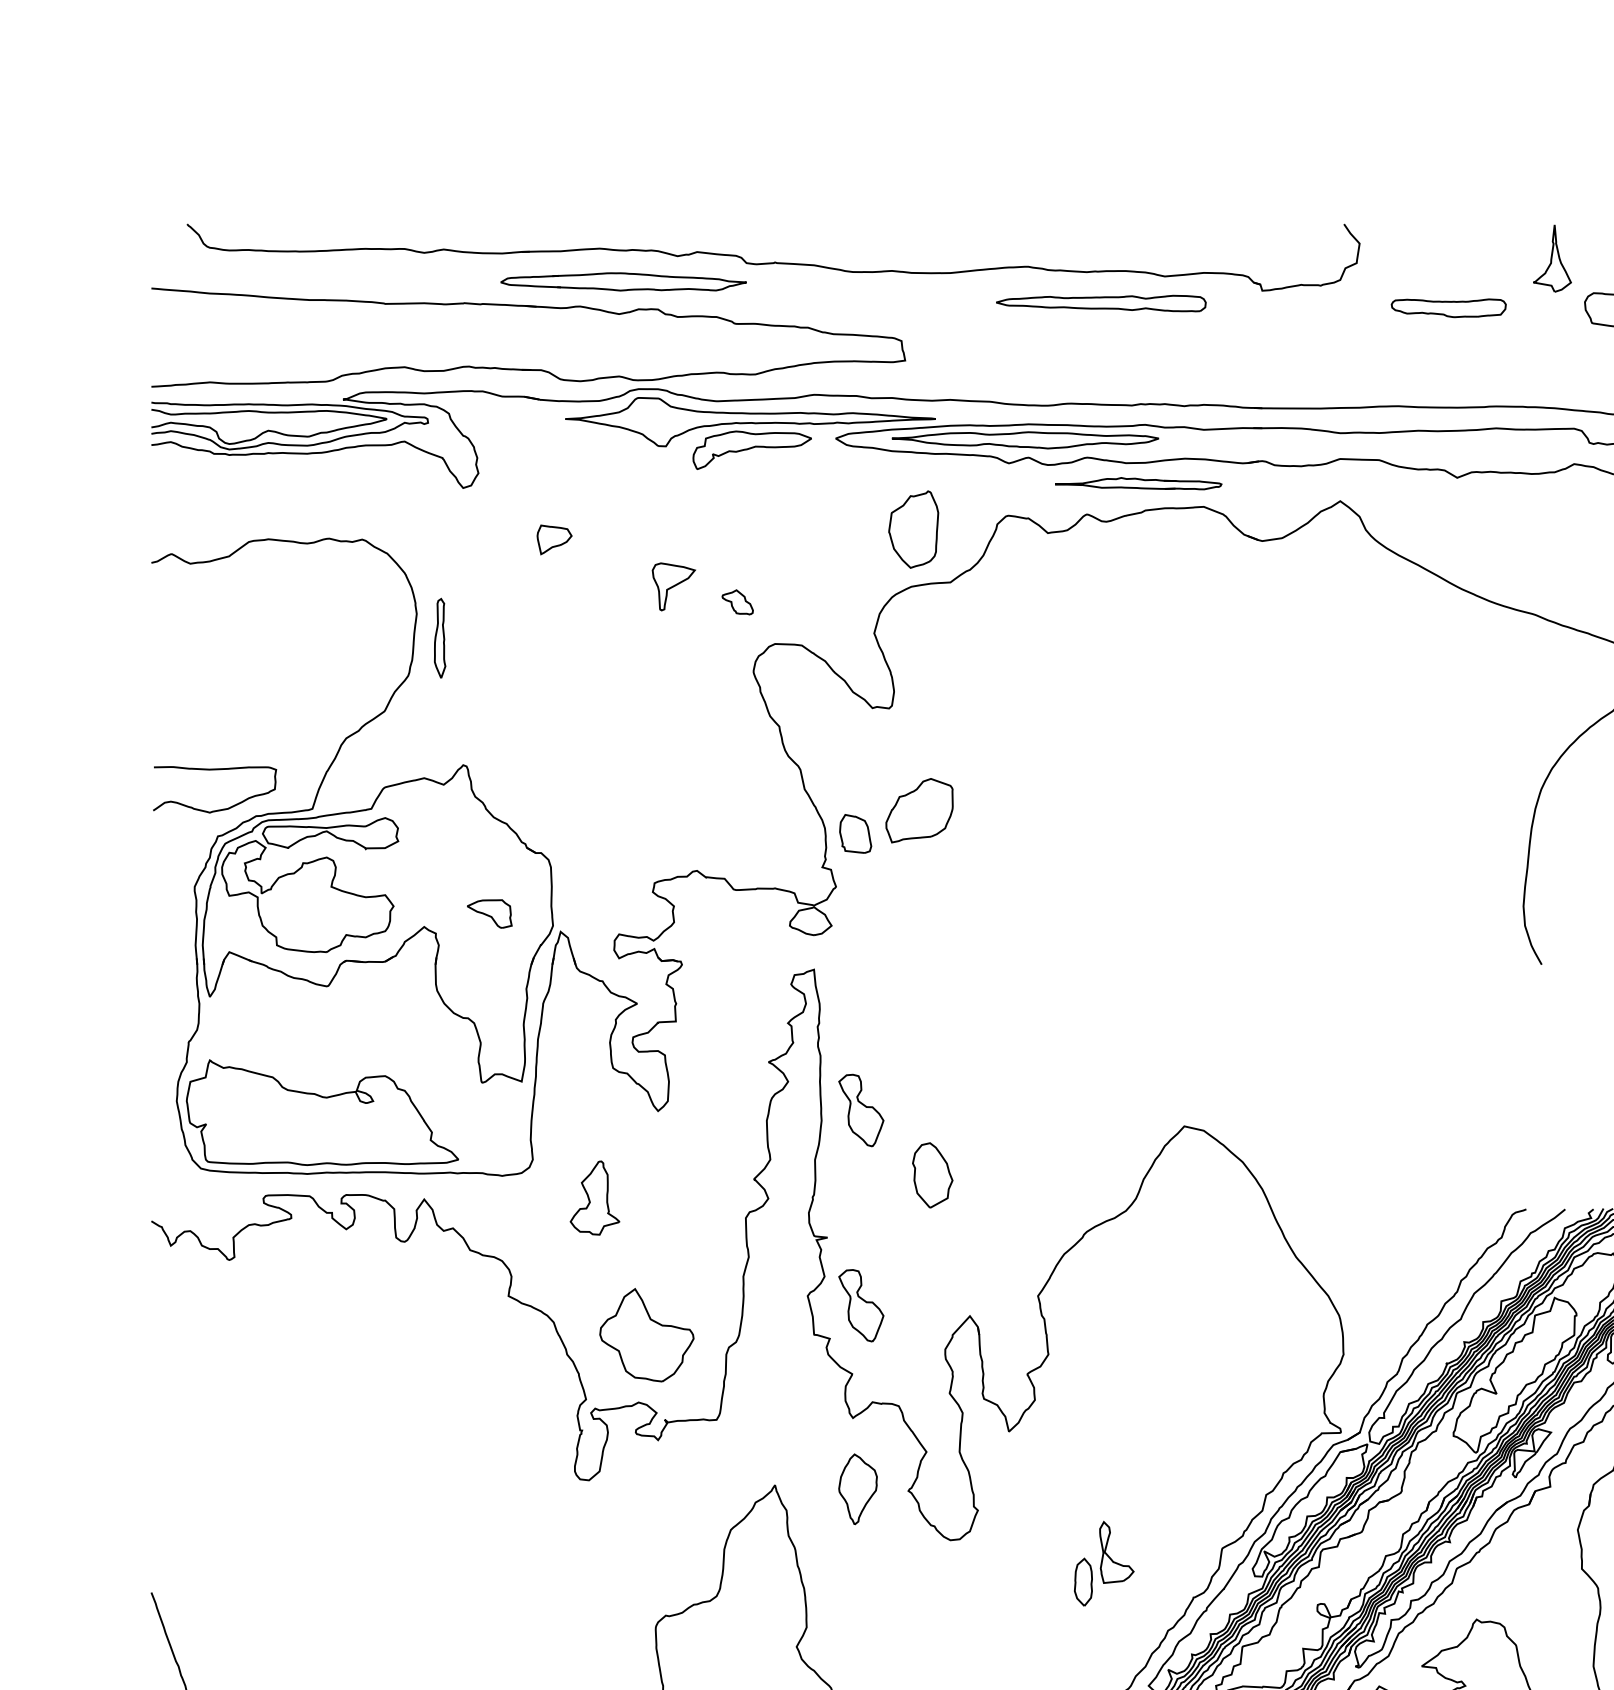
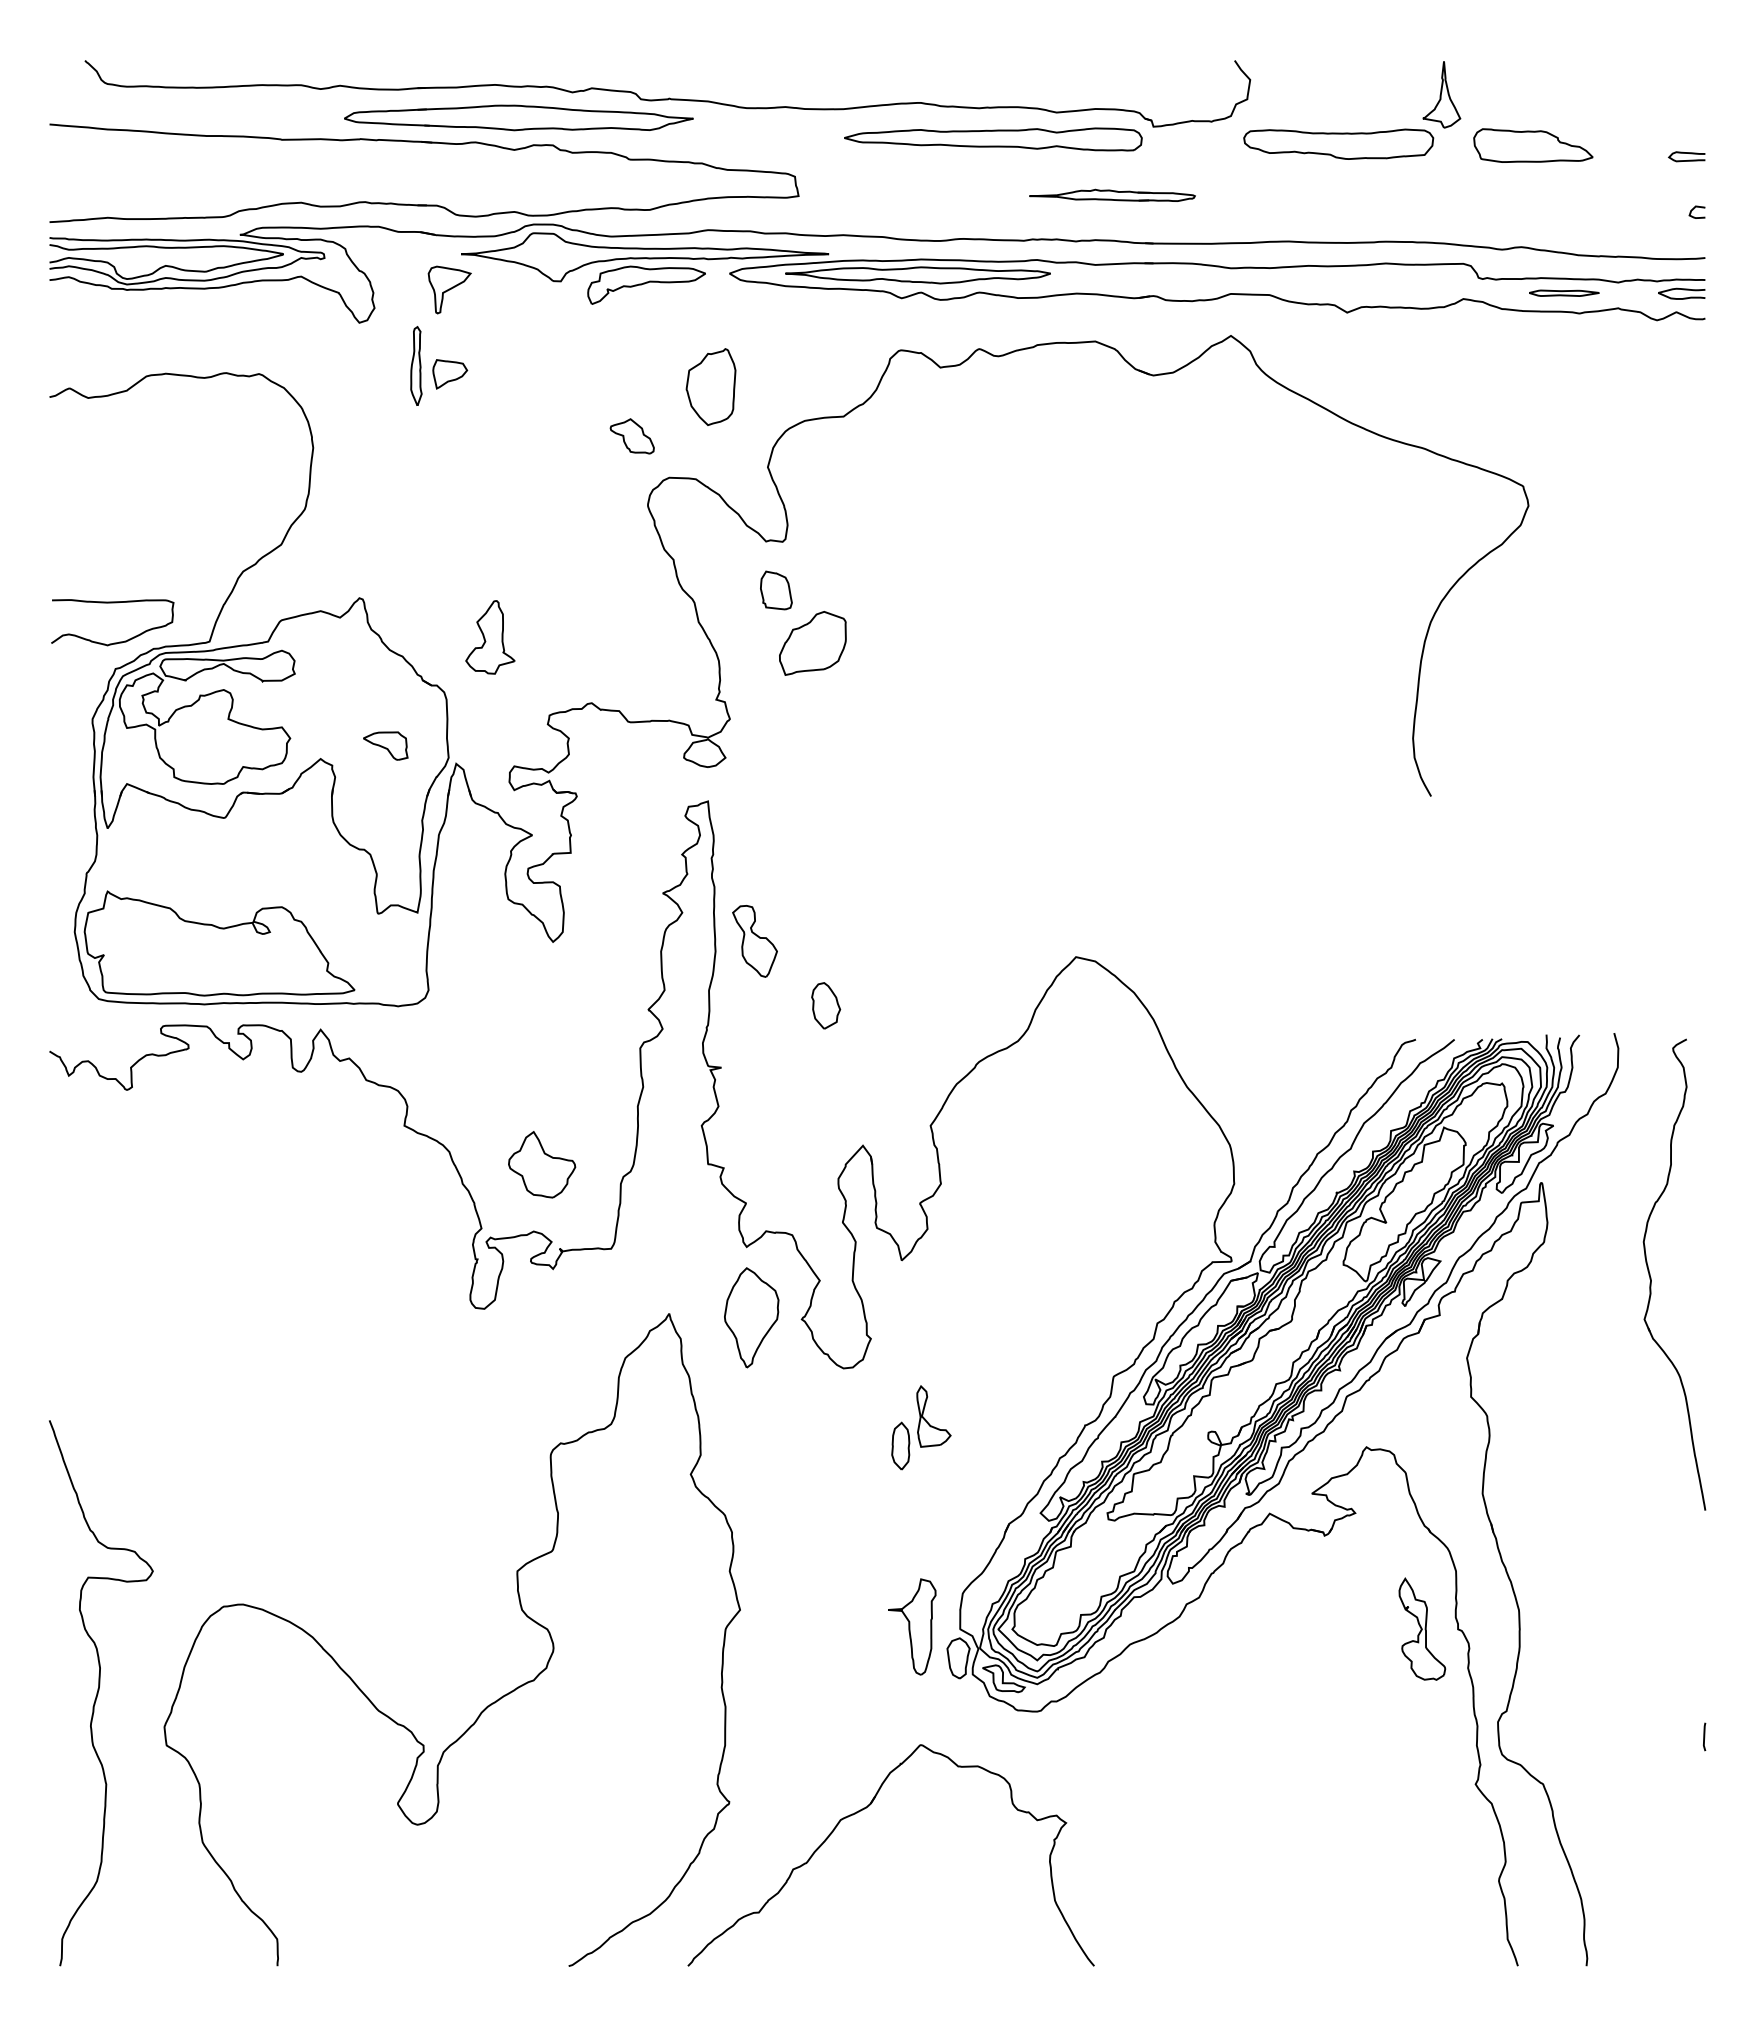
part: (623, 281) -> (518, 117), size x1.43
part: (1101, 303) -> (993, 139), size x1.43
part: (1448, 307) -> (1338, 143), size x1.67
part: (1138, 482) -> (1112, 194), moved
part: (913, 529) -> (710, 386), moved
part: (673, 586) -> (449, 289), moved
part: (737, 602) -> (631, 436), size x1.43
part: (440, 637) -> (416, 365), moved
part: (855, 833) -> (776, 590), moved
part: (933, 1175) -> (826, 1005), size x0.71
part: (595, 1198) -> (490, 637), moved
part: (860, 1305) -> (754, 1135), removed
part: (647, 1335) -> (542, 1164), size x0.71
part: (857, 1489) -> (751, 1317), size x1.43
part: (1104, 1563) -> (921, 1427), moved

